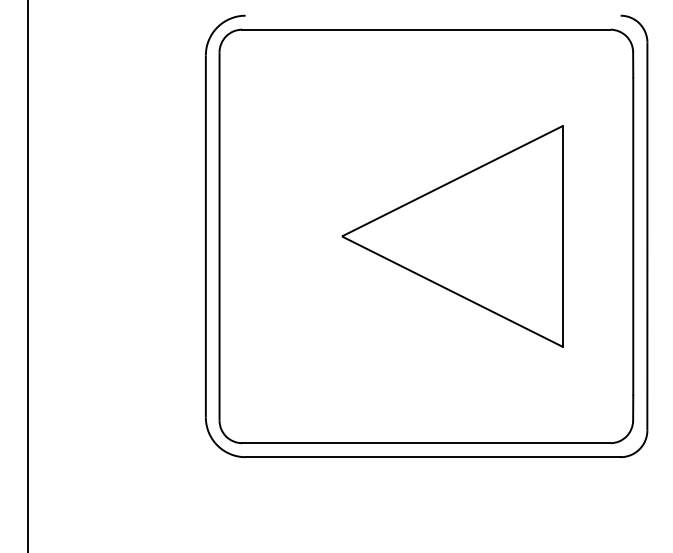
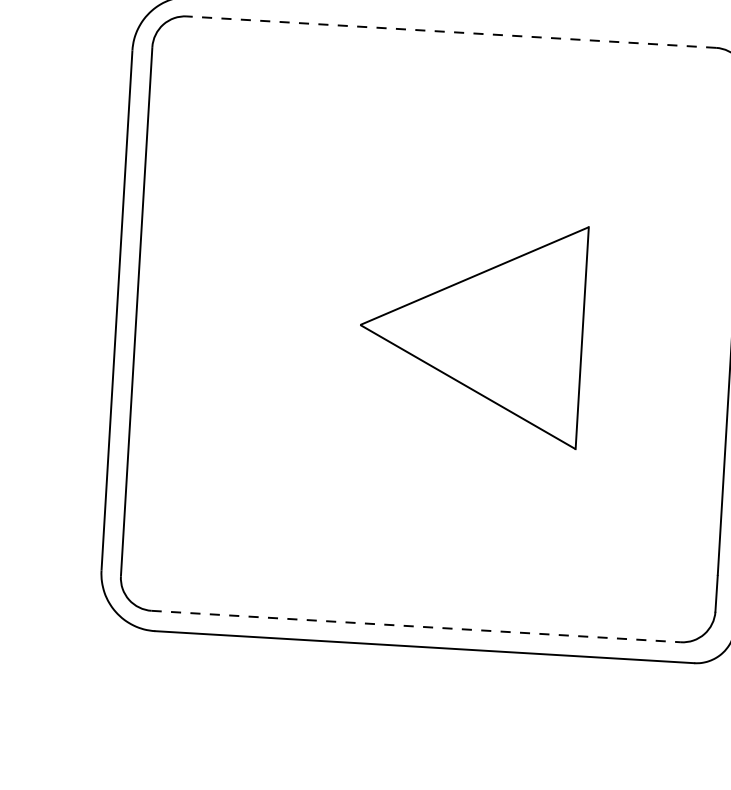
line: (425, 29) -> (450, 31), solid -> dashed
part: (452, 236) -> (471, 331), size x0.7
line: (426, 443) -> (416, 626), solid -> dashed

